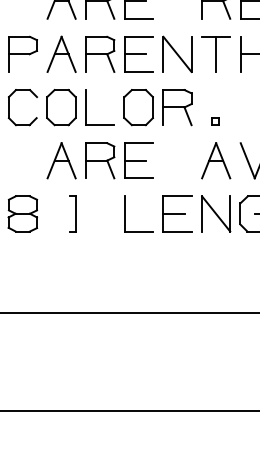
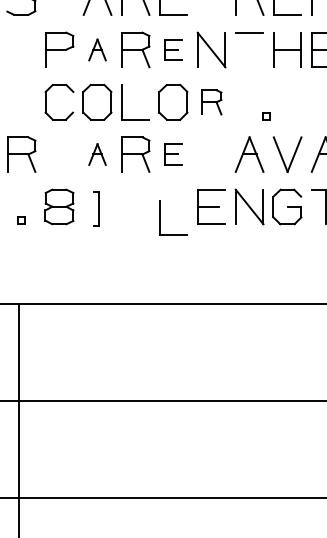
part: (61, 53) -> (97, 49), size x0.6
part: (138, 53) -> (173, 49), size x0.6
line: (216, 53) -> (249, 49), removed
part: (177, 107) -> (211, 102), size x0.7
part: (216, 122) -> (266, 116), moved
part: (61, 160) -> (97, 154), size x0.6
part: (138, 160) -> (173, 154), size x0.6
part: (72, 213) -> (96, 208), moved
part: (125, 213) -> (160, 217), moved

